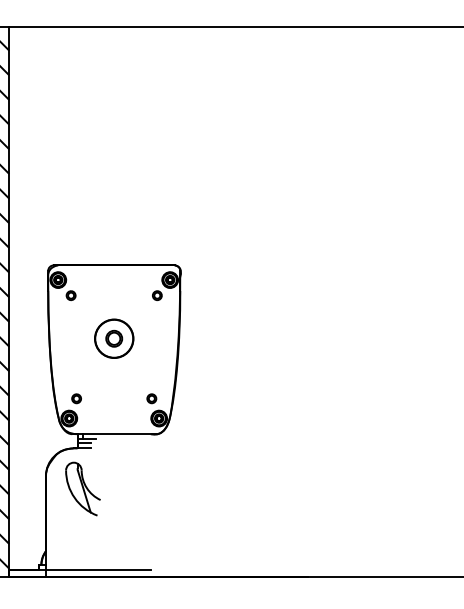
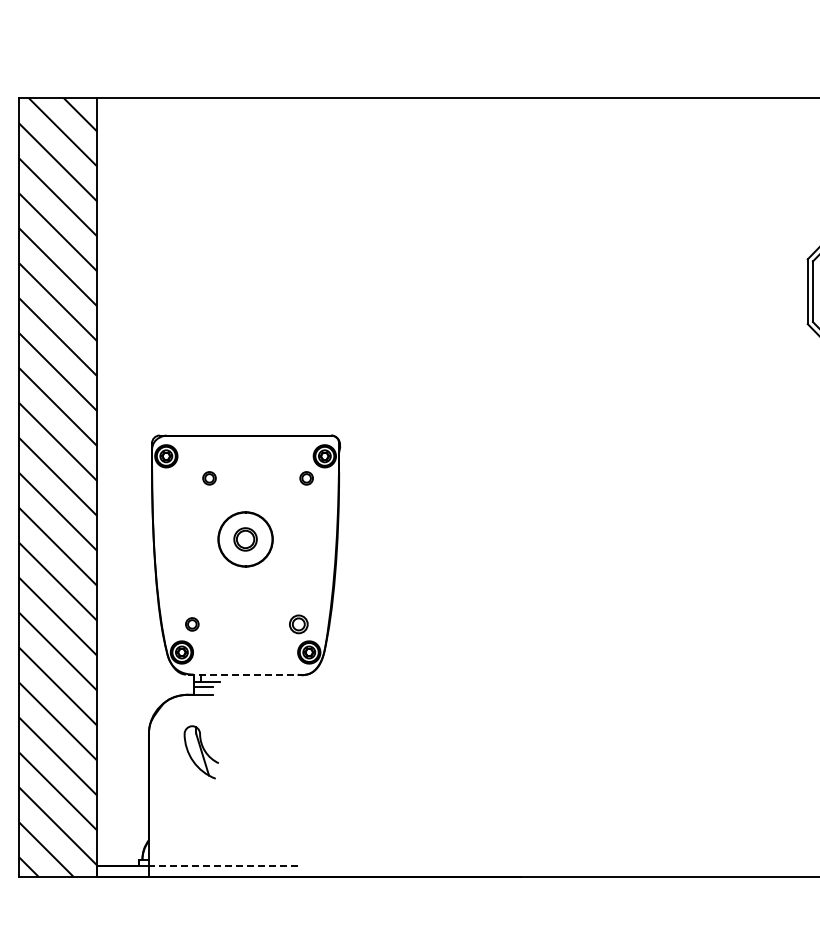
part: (71, 295) -> (209, 478), moved
part: (151, 398) -> (298, 624), size x1.4
line: (114, 434) -> (245, 674), solid -> dashed
part: (83, 489) -> (201, 752), size x0.7
line: (98, 569) -> (223, 866), solid -> dashed

